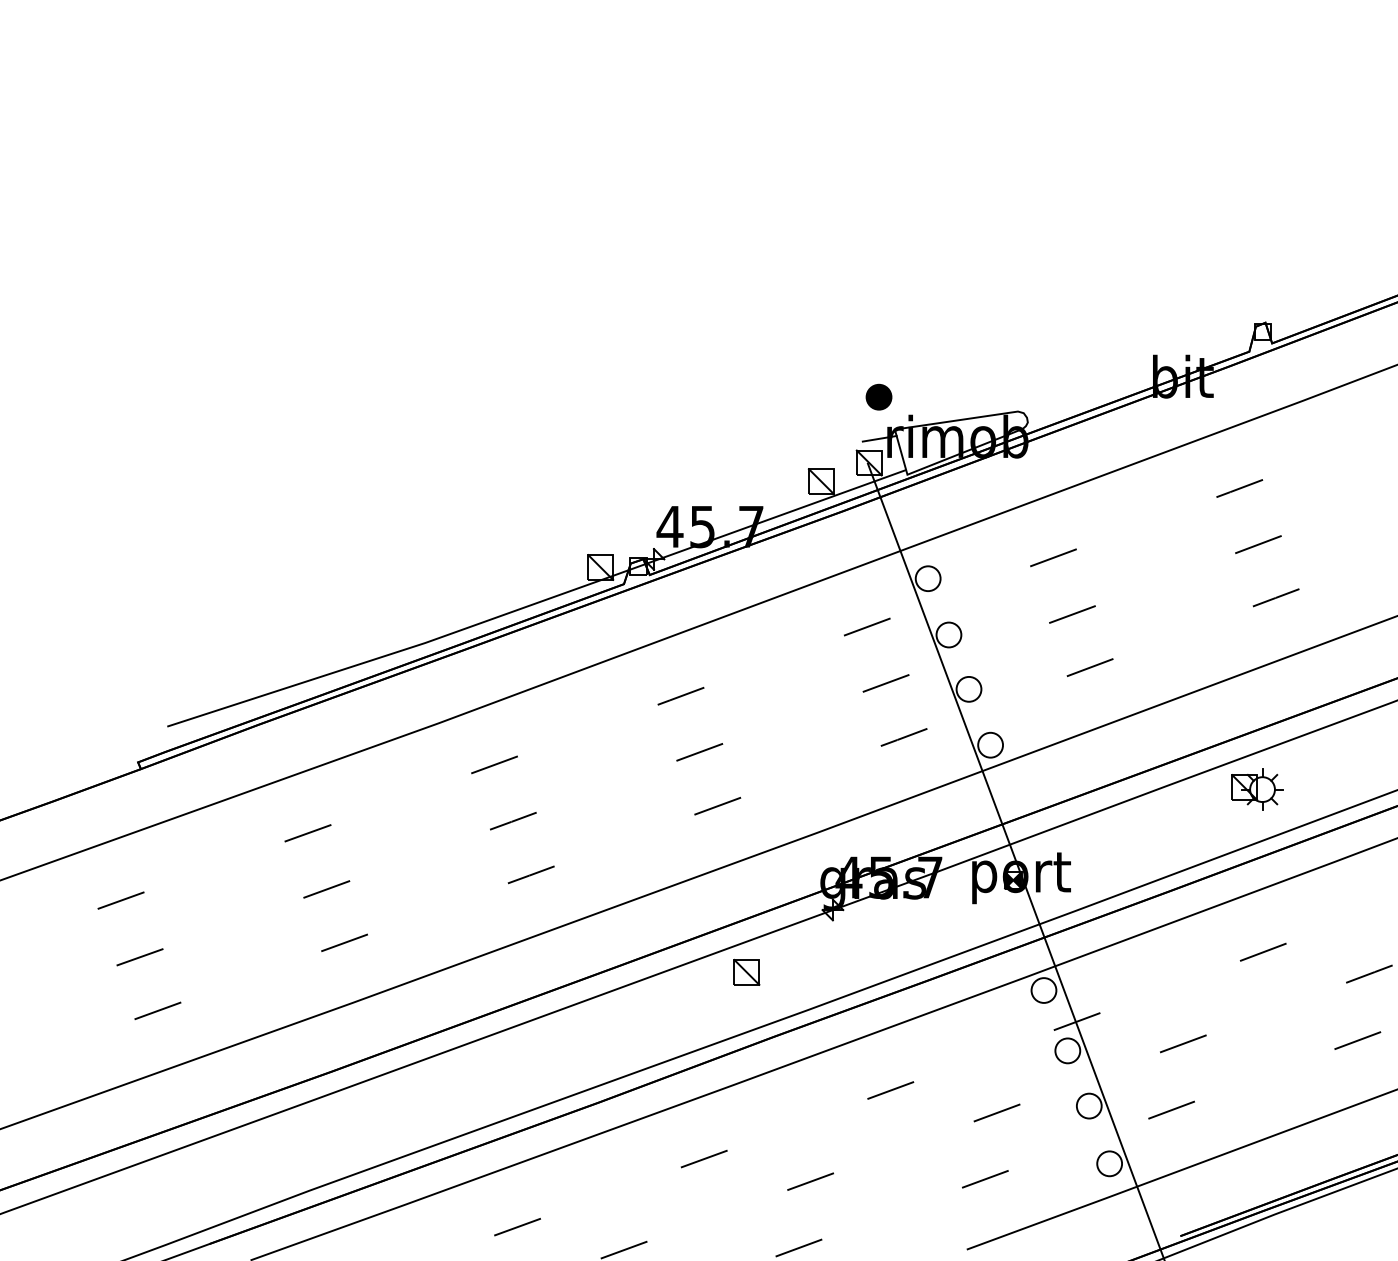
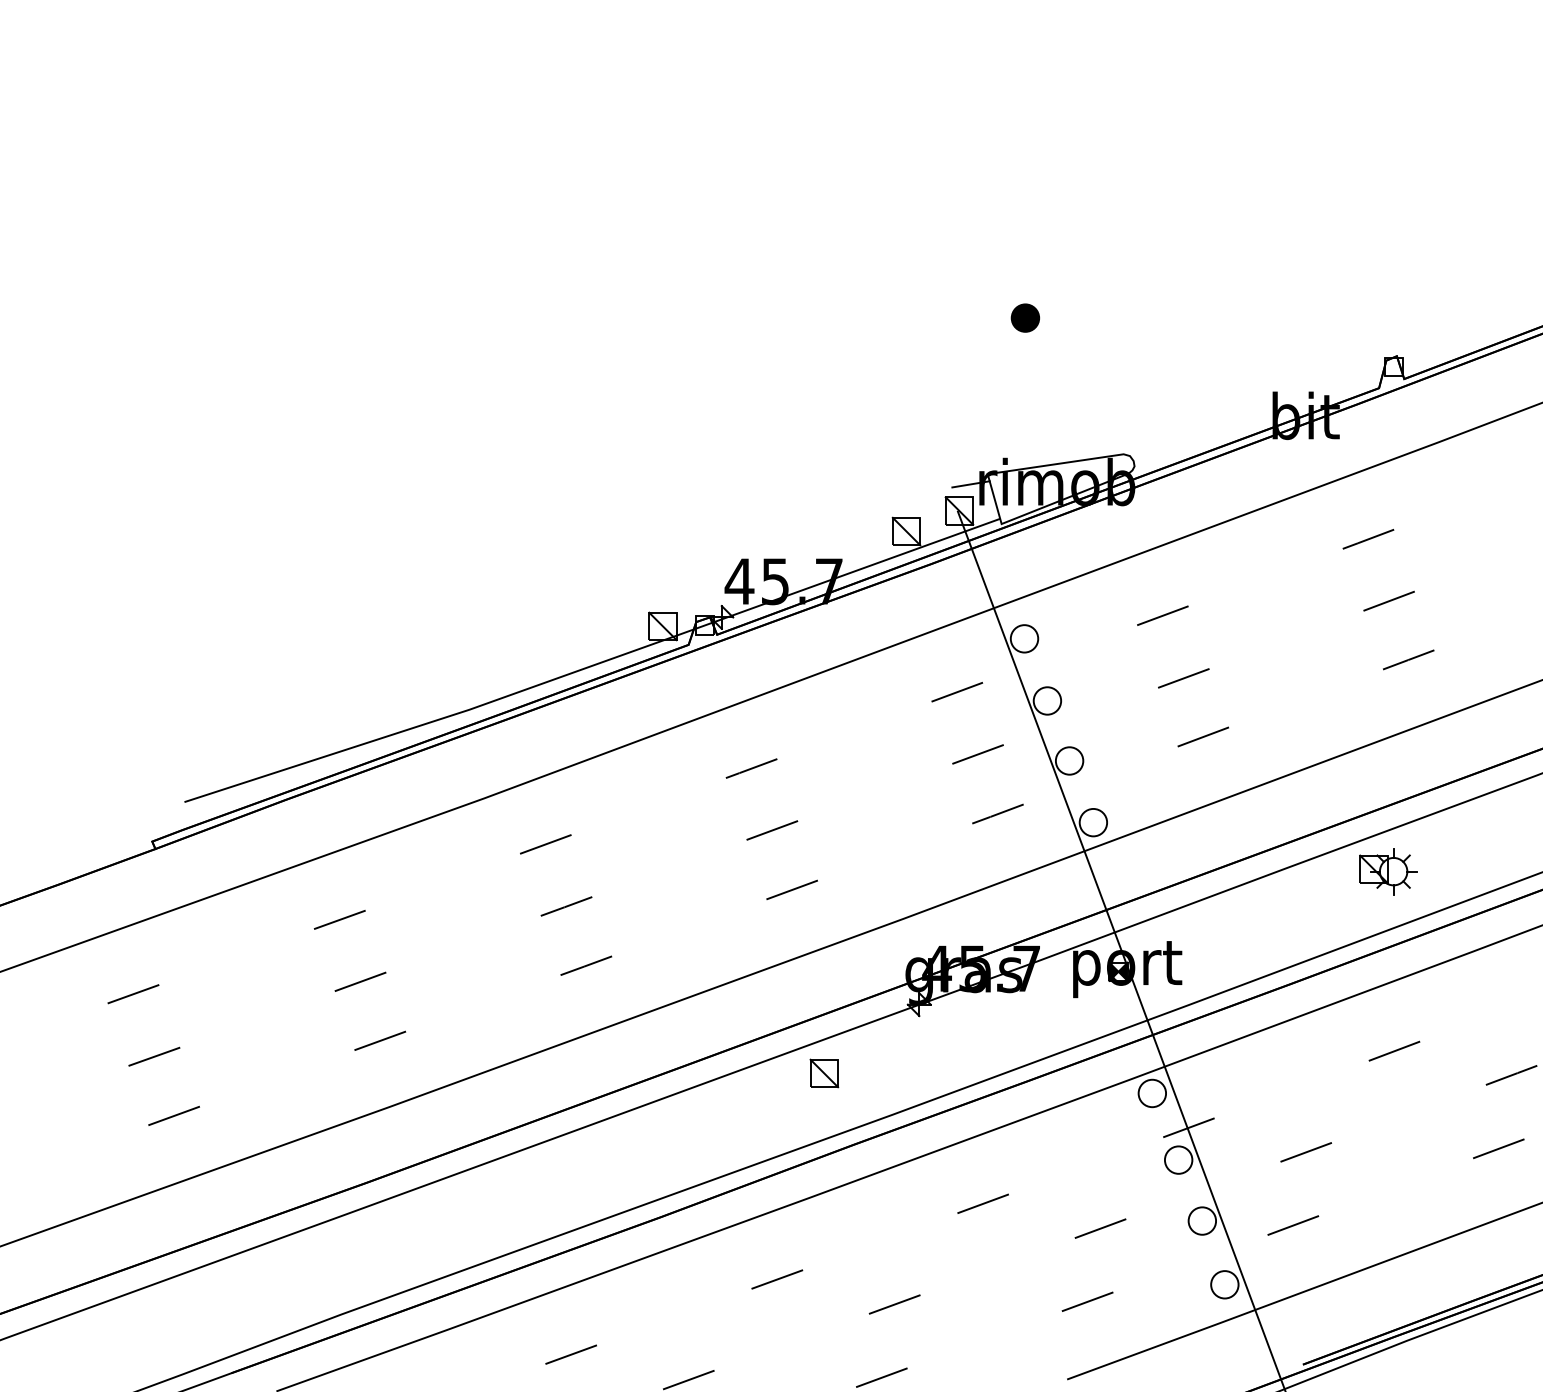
part: (878, 396) -> (1024, 317), moved

